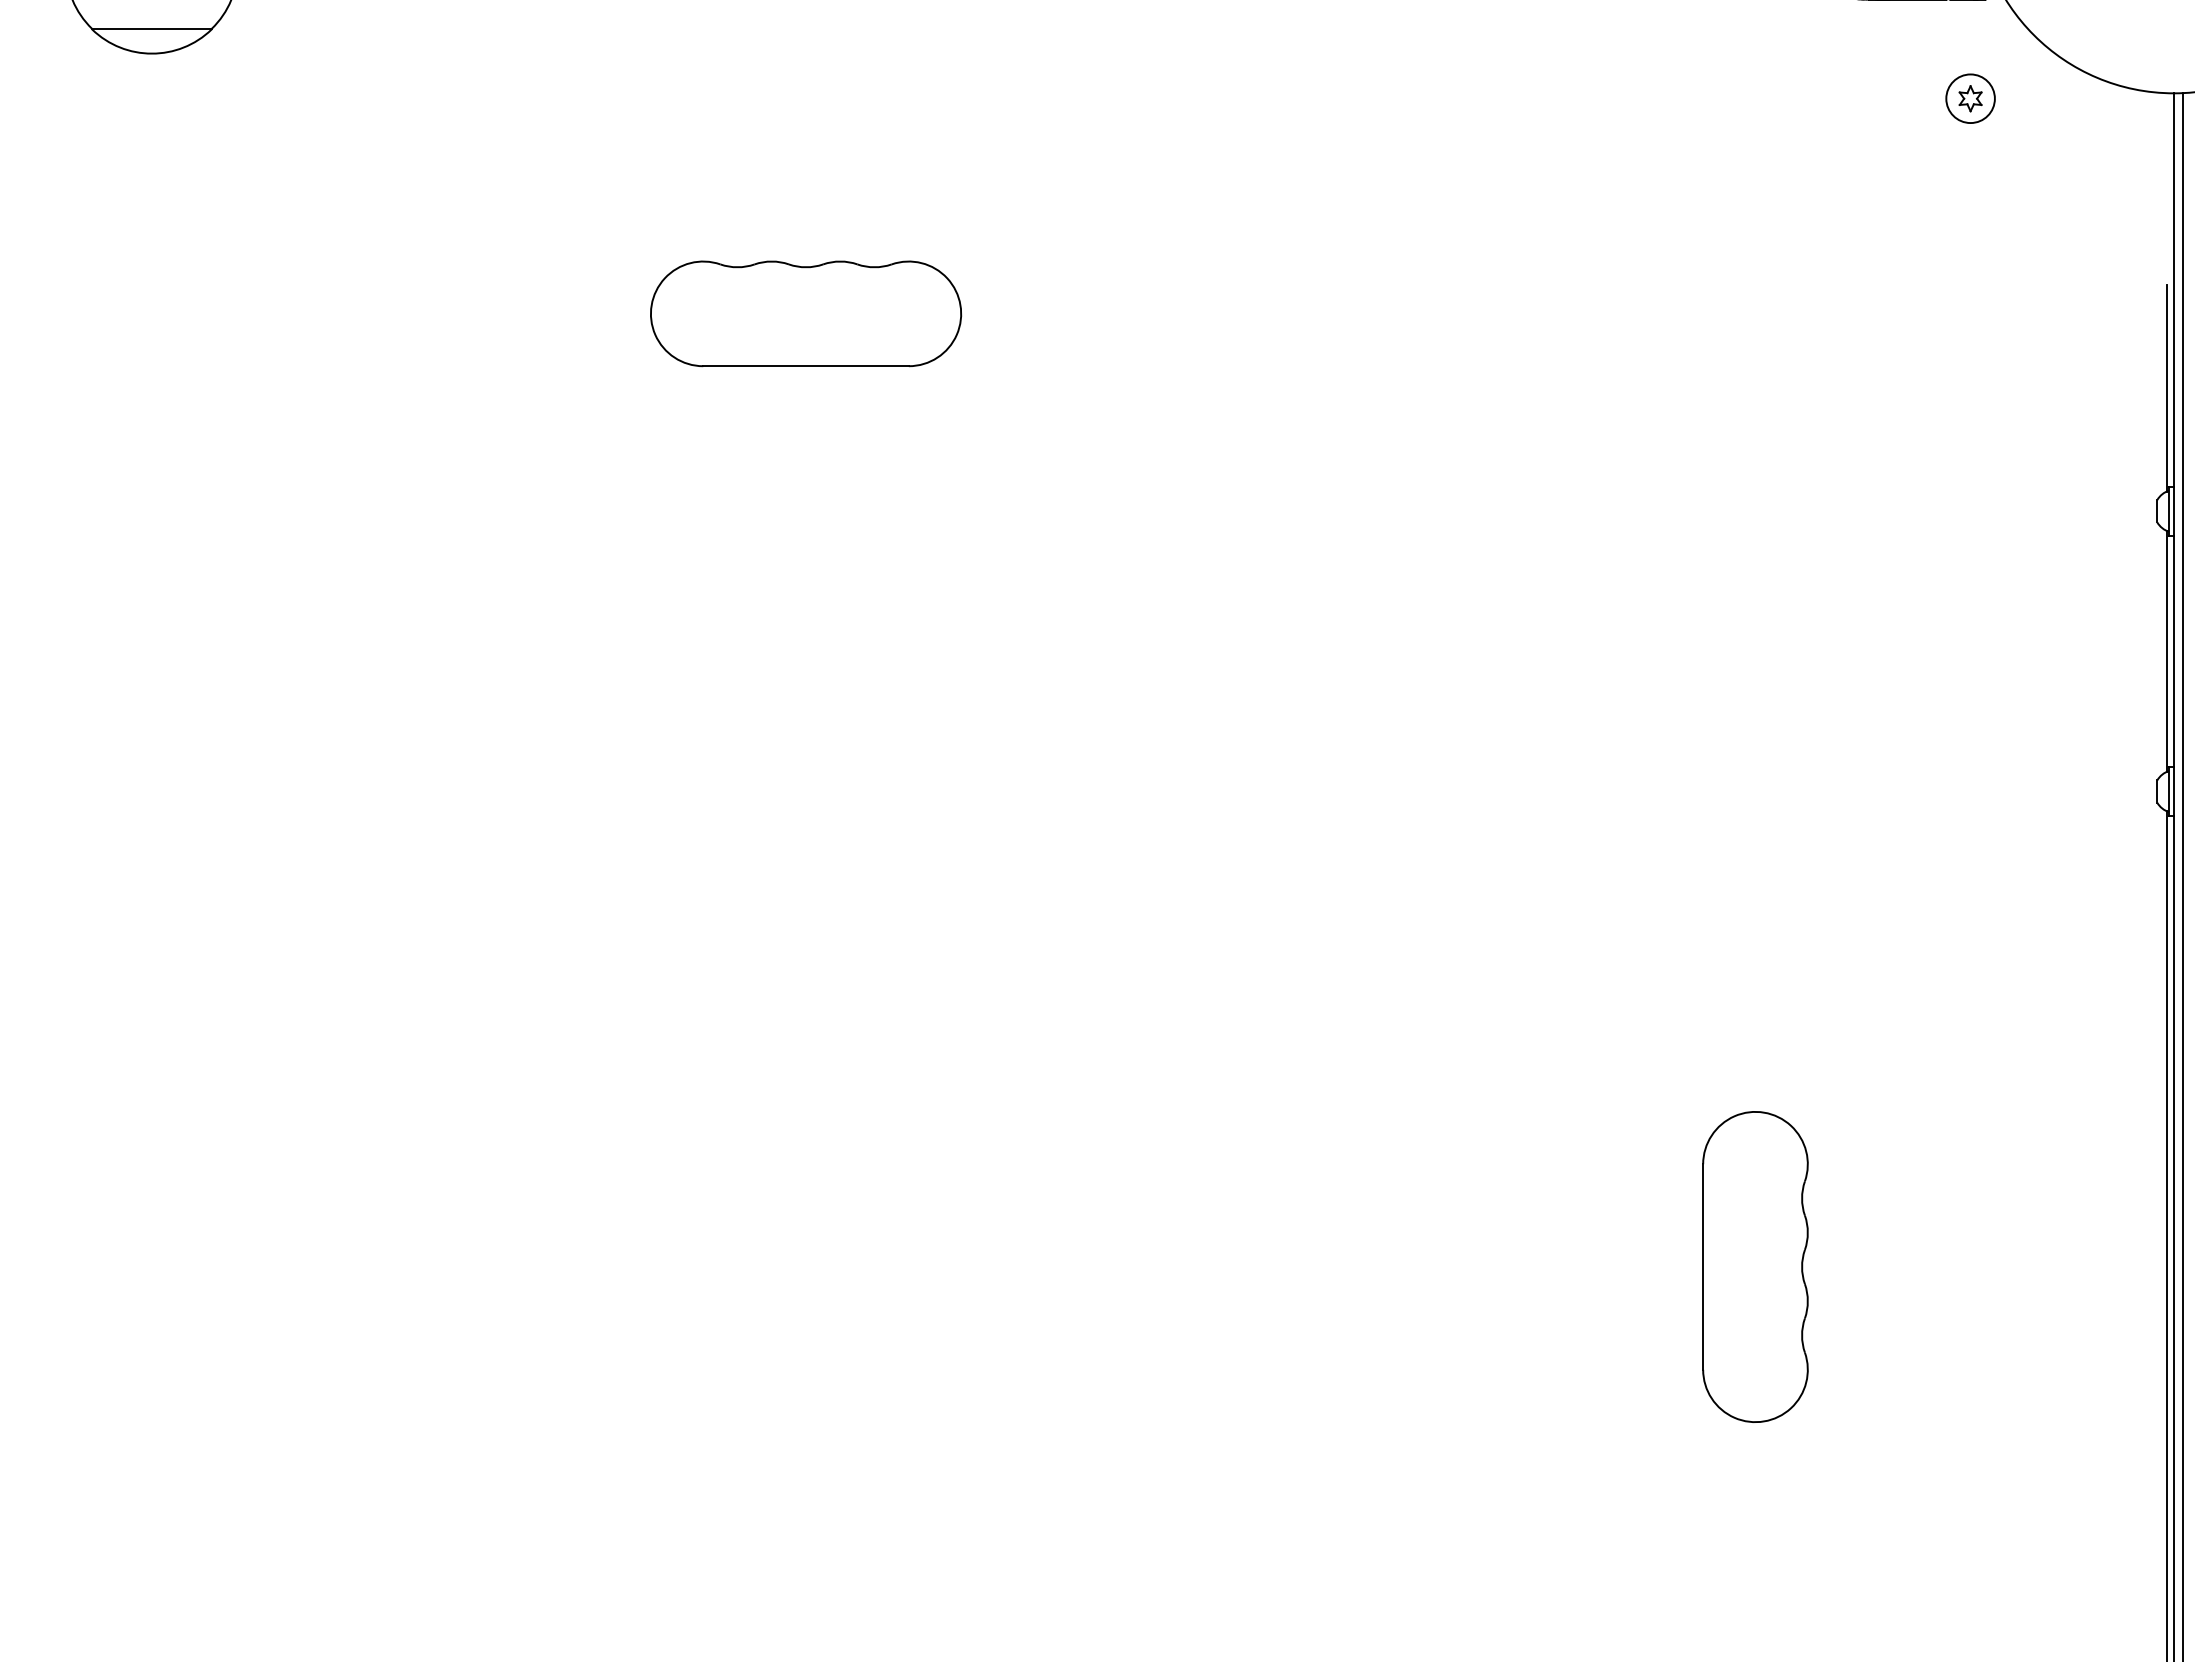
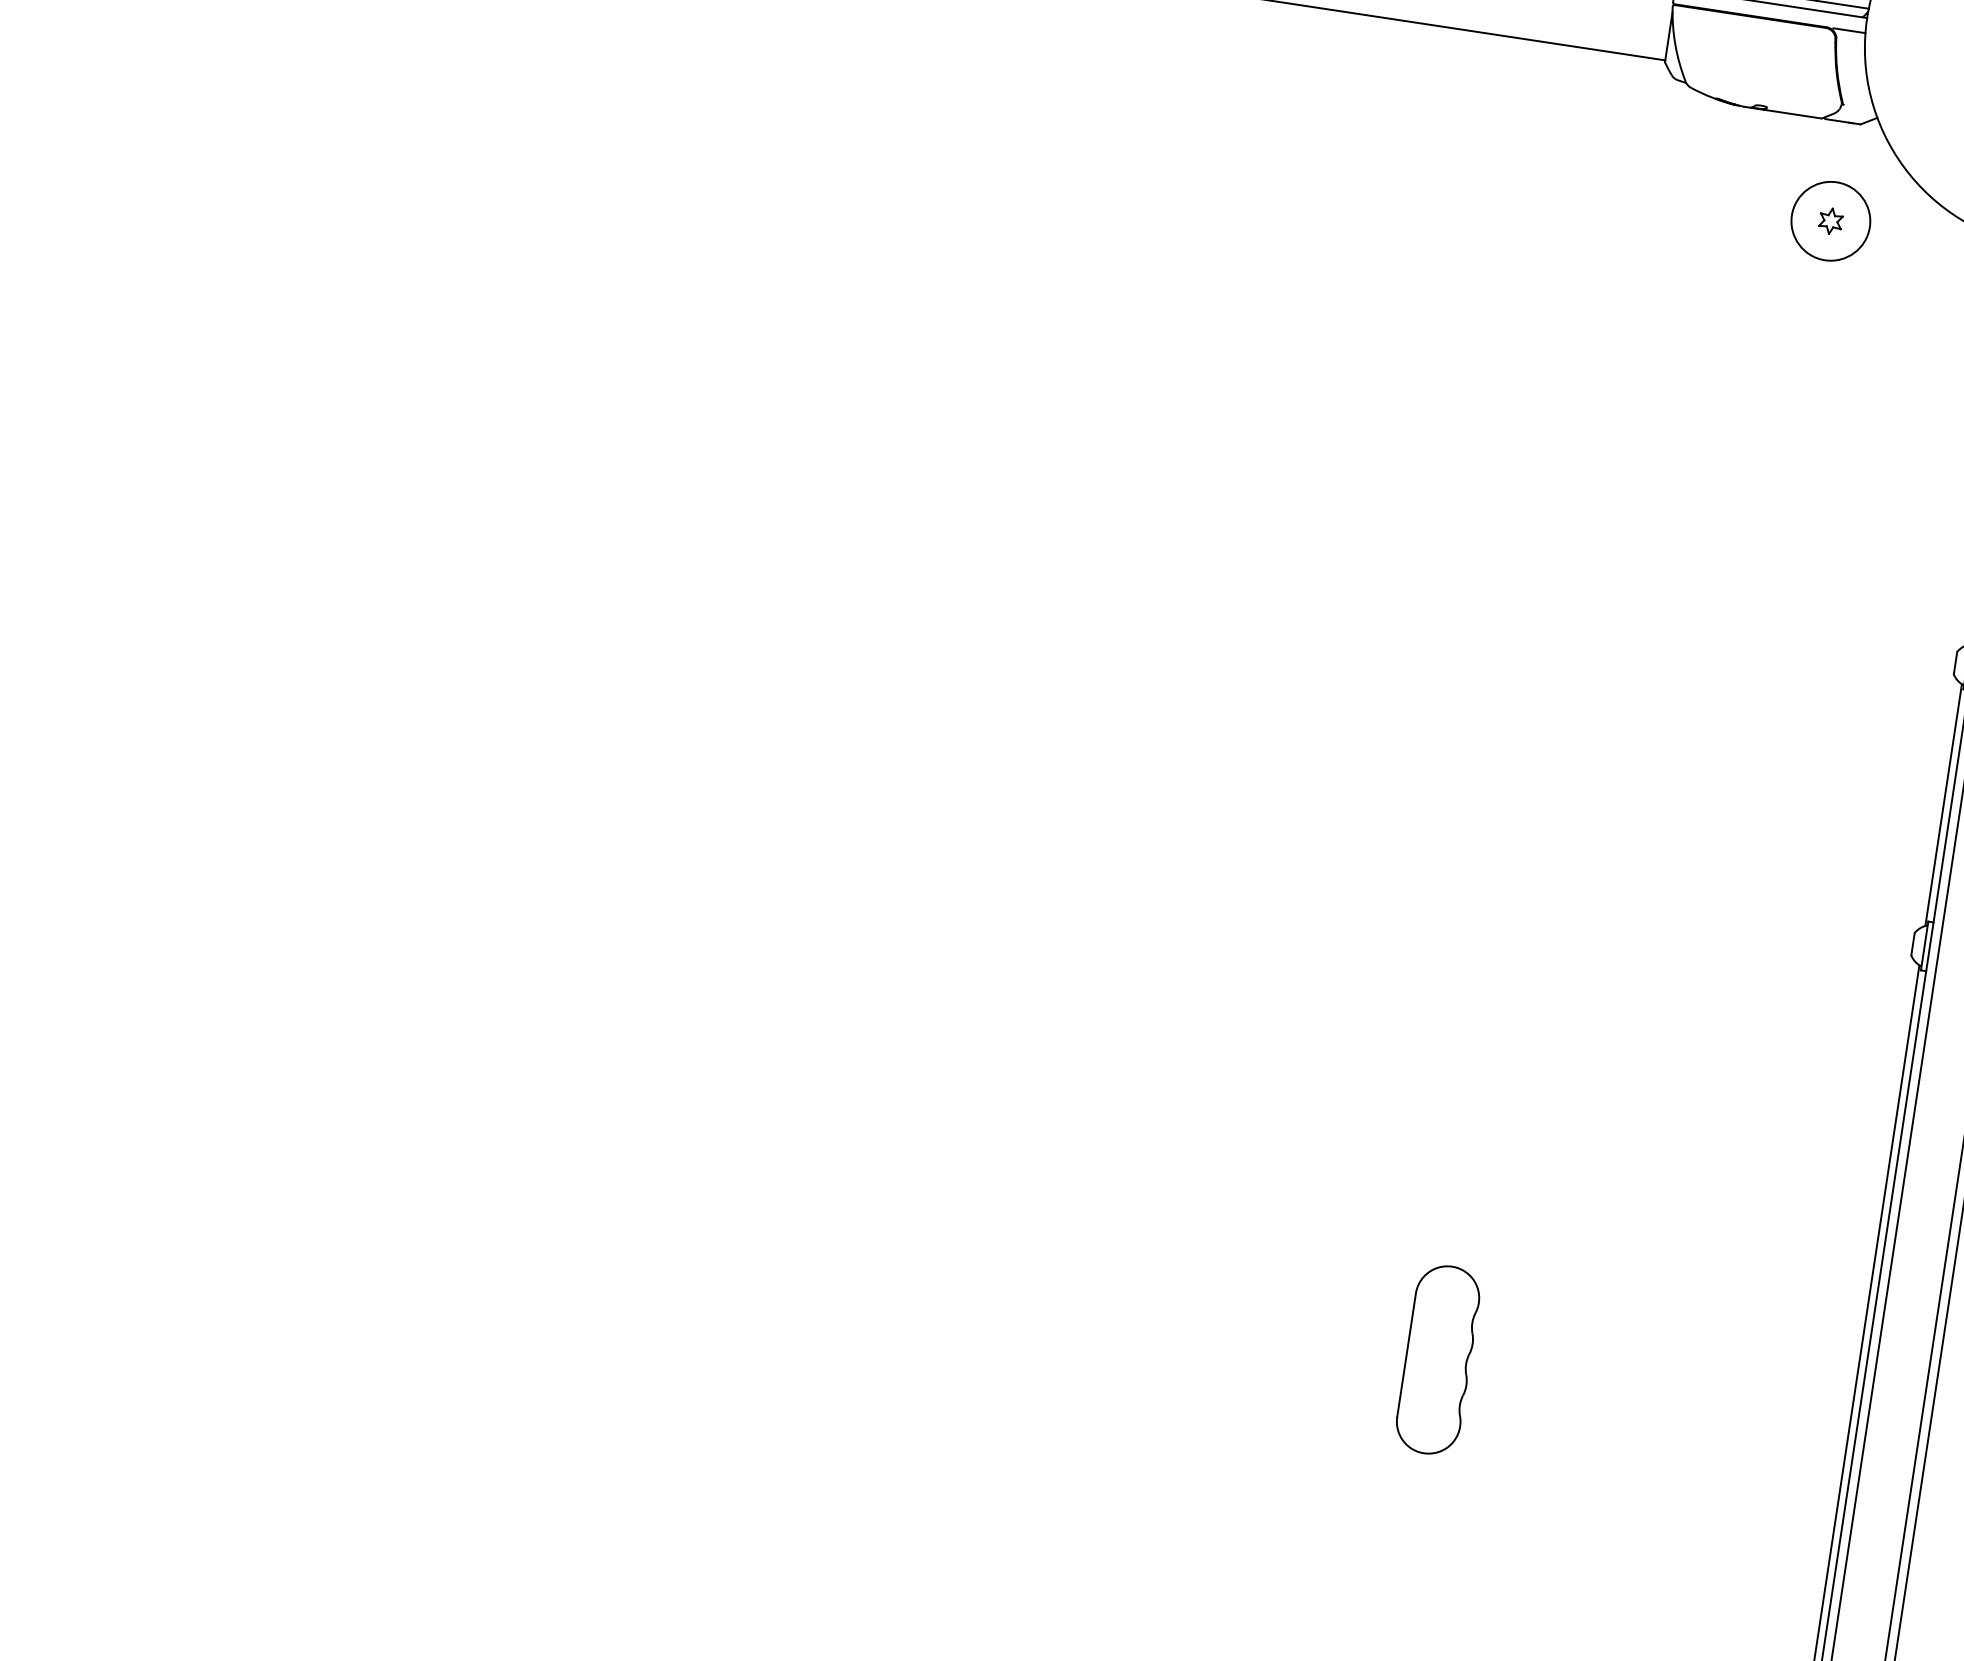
circle: (1970, 98) -> (1830, 221), size x1.6
part: (806, 313) -> (631, 260), removed
part: (1755, 1266) -> (1438, 1359), size x0.6

